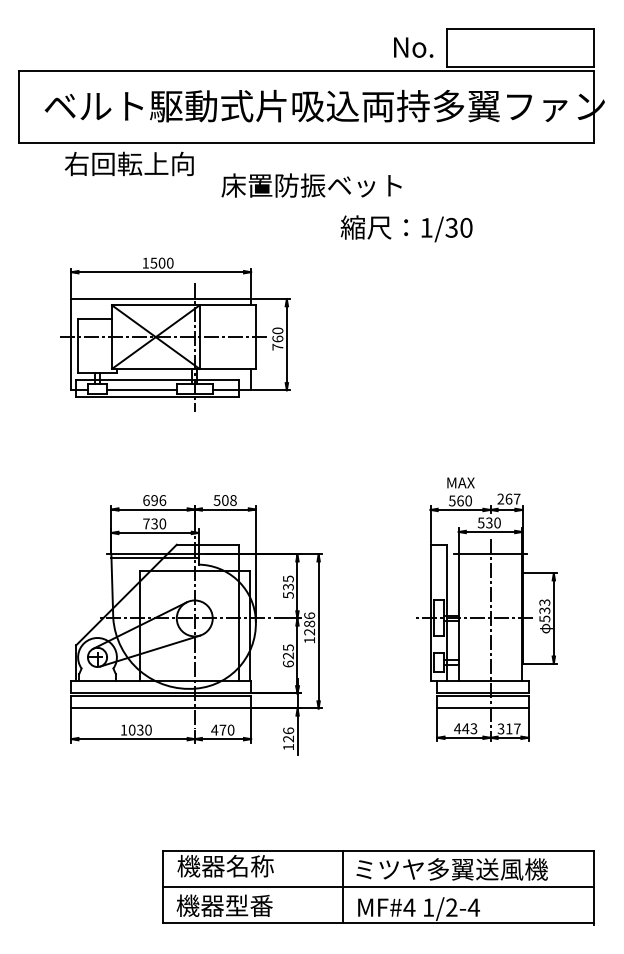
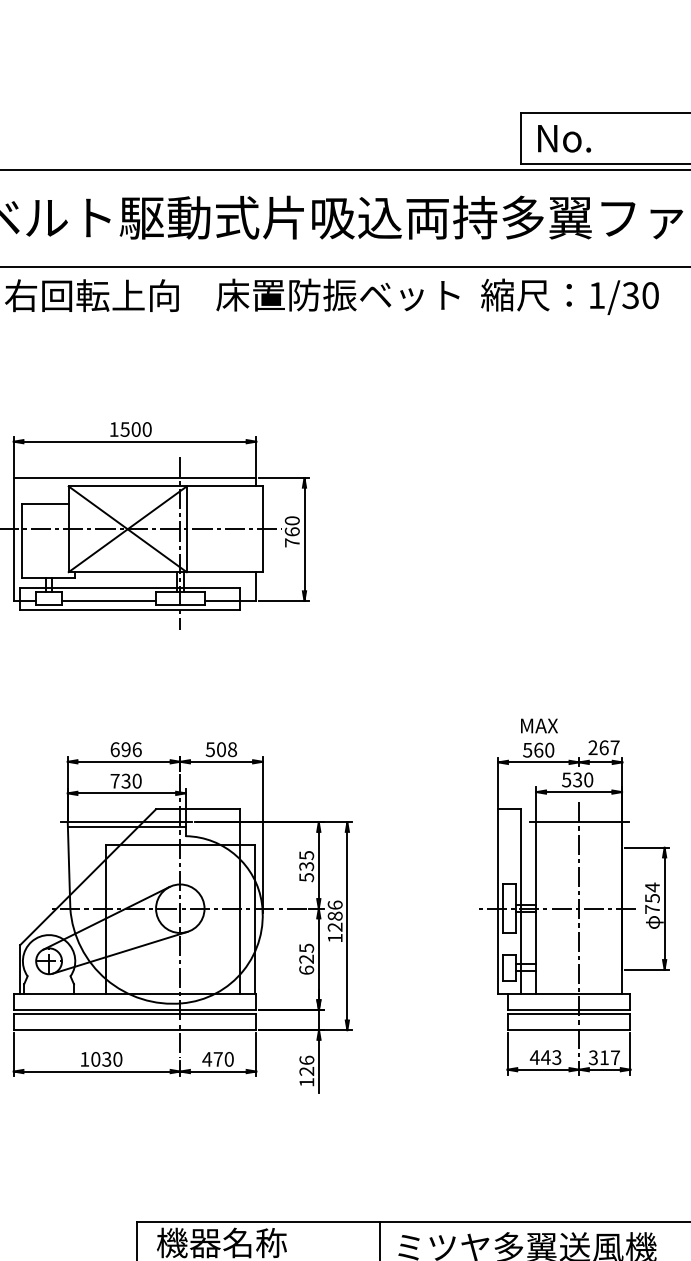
text: (413, 47) -> (564, 138), moved
text: (311, 185) -> (337, 295), moved
text: (406, 228) -> (569, 296), moved
text: (544, 610) -> (652, 898), 533 -> 754

